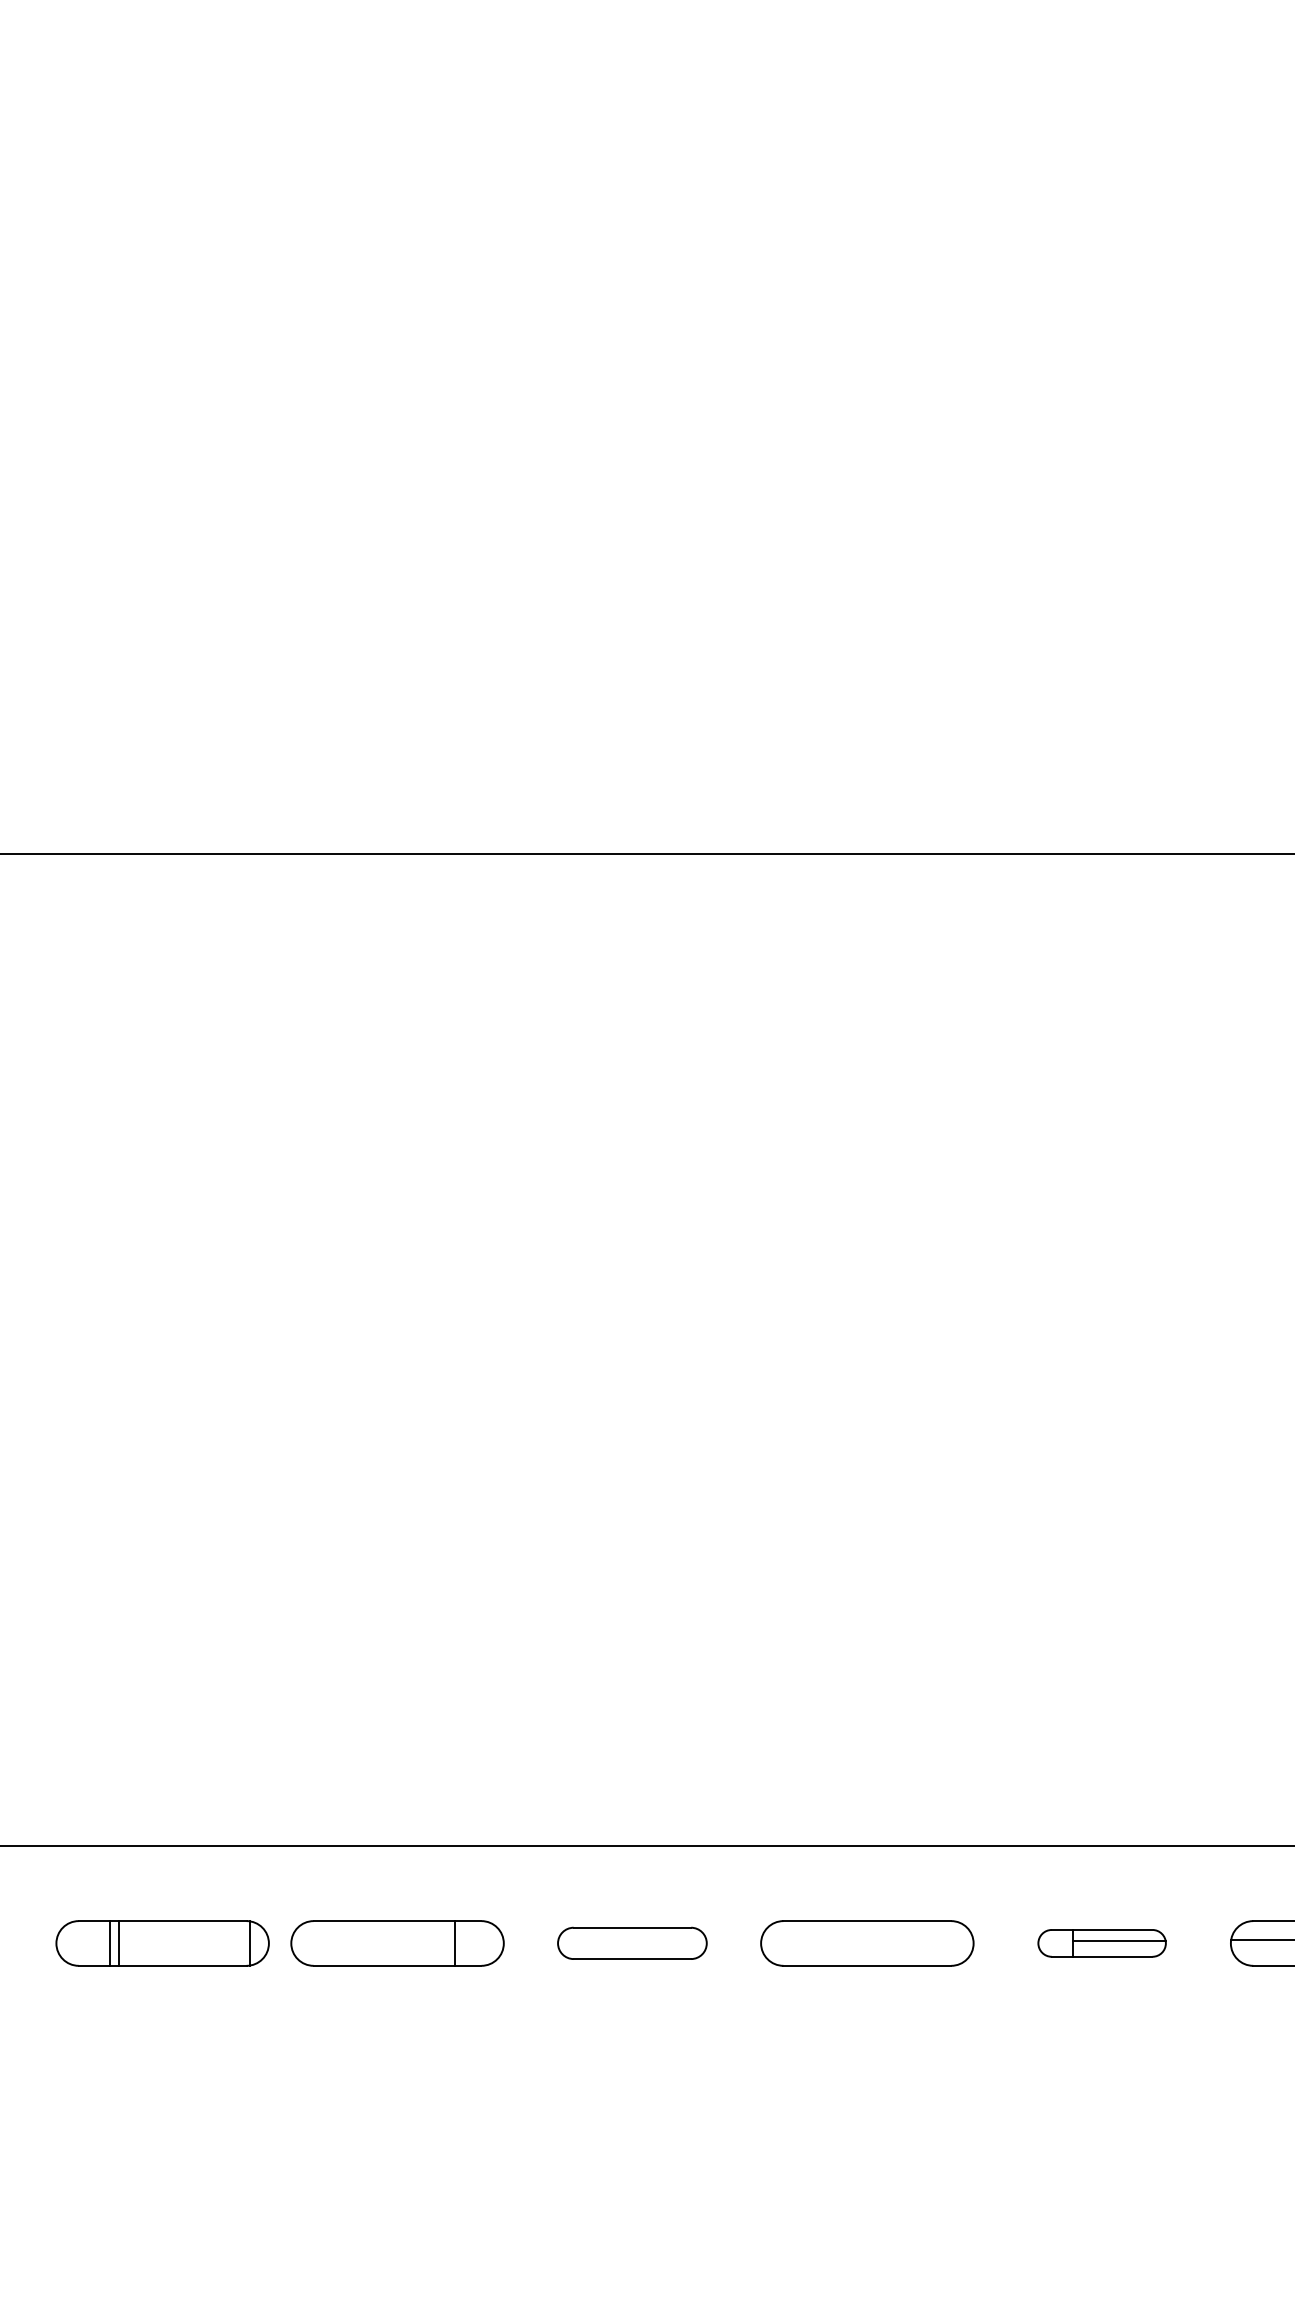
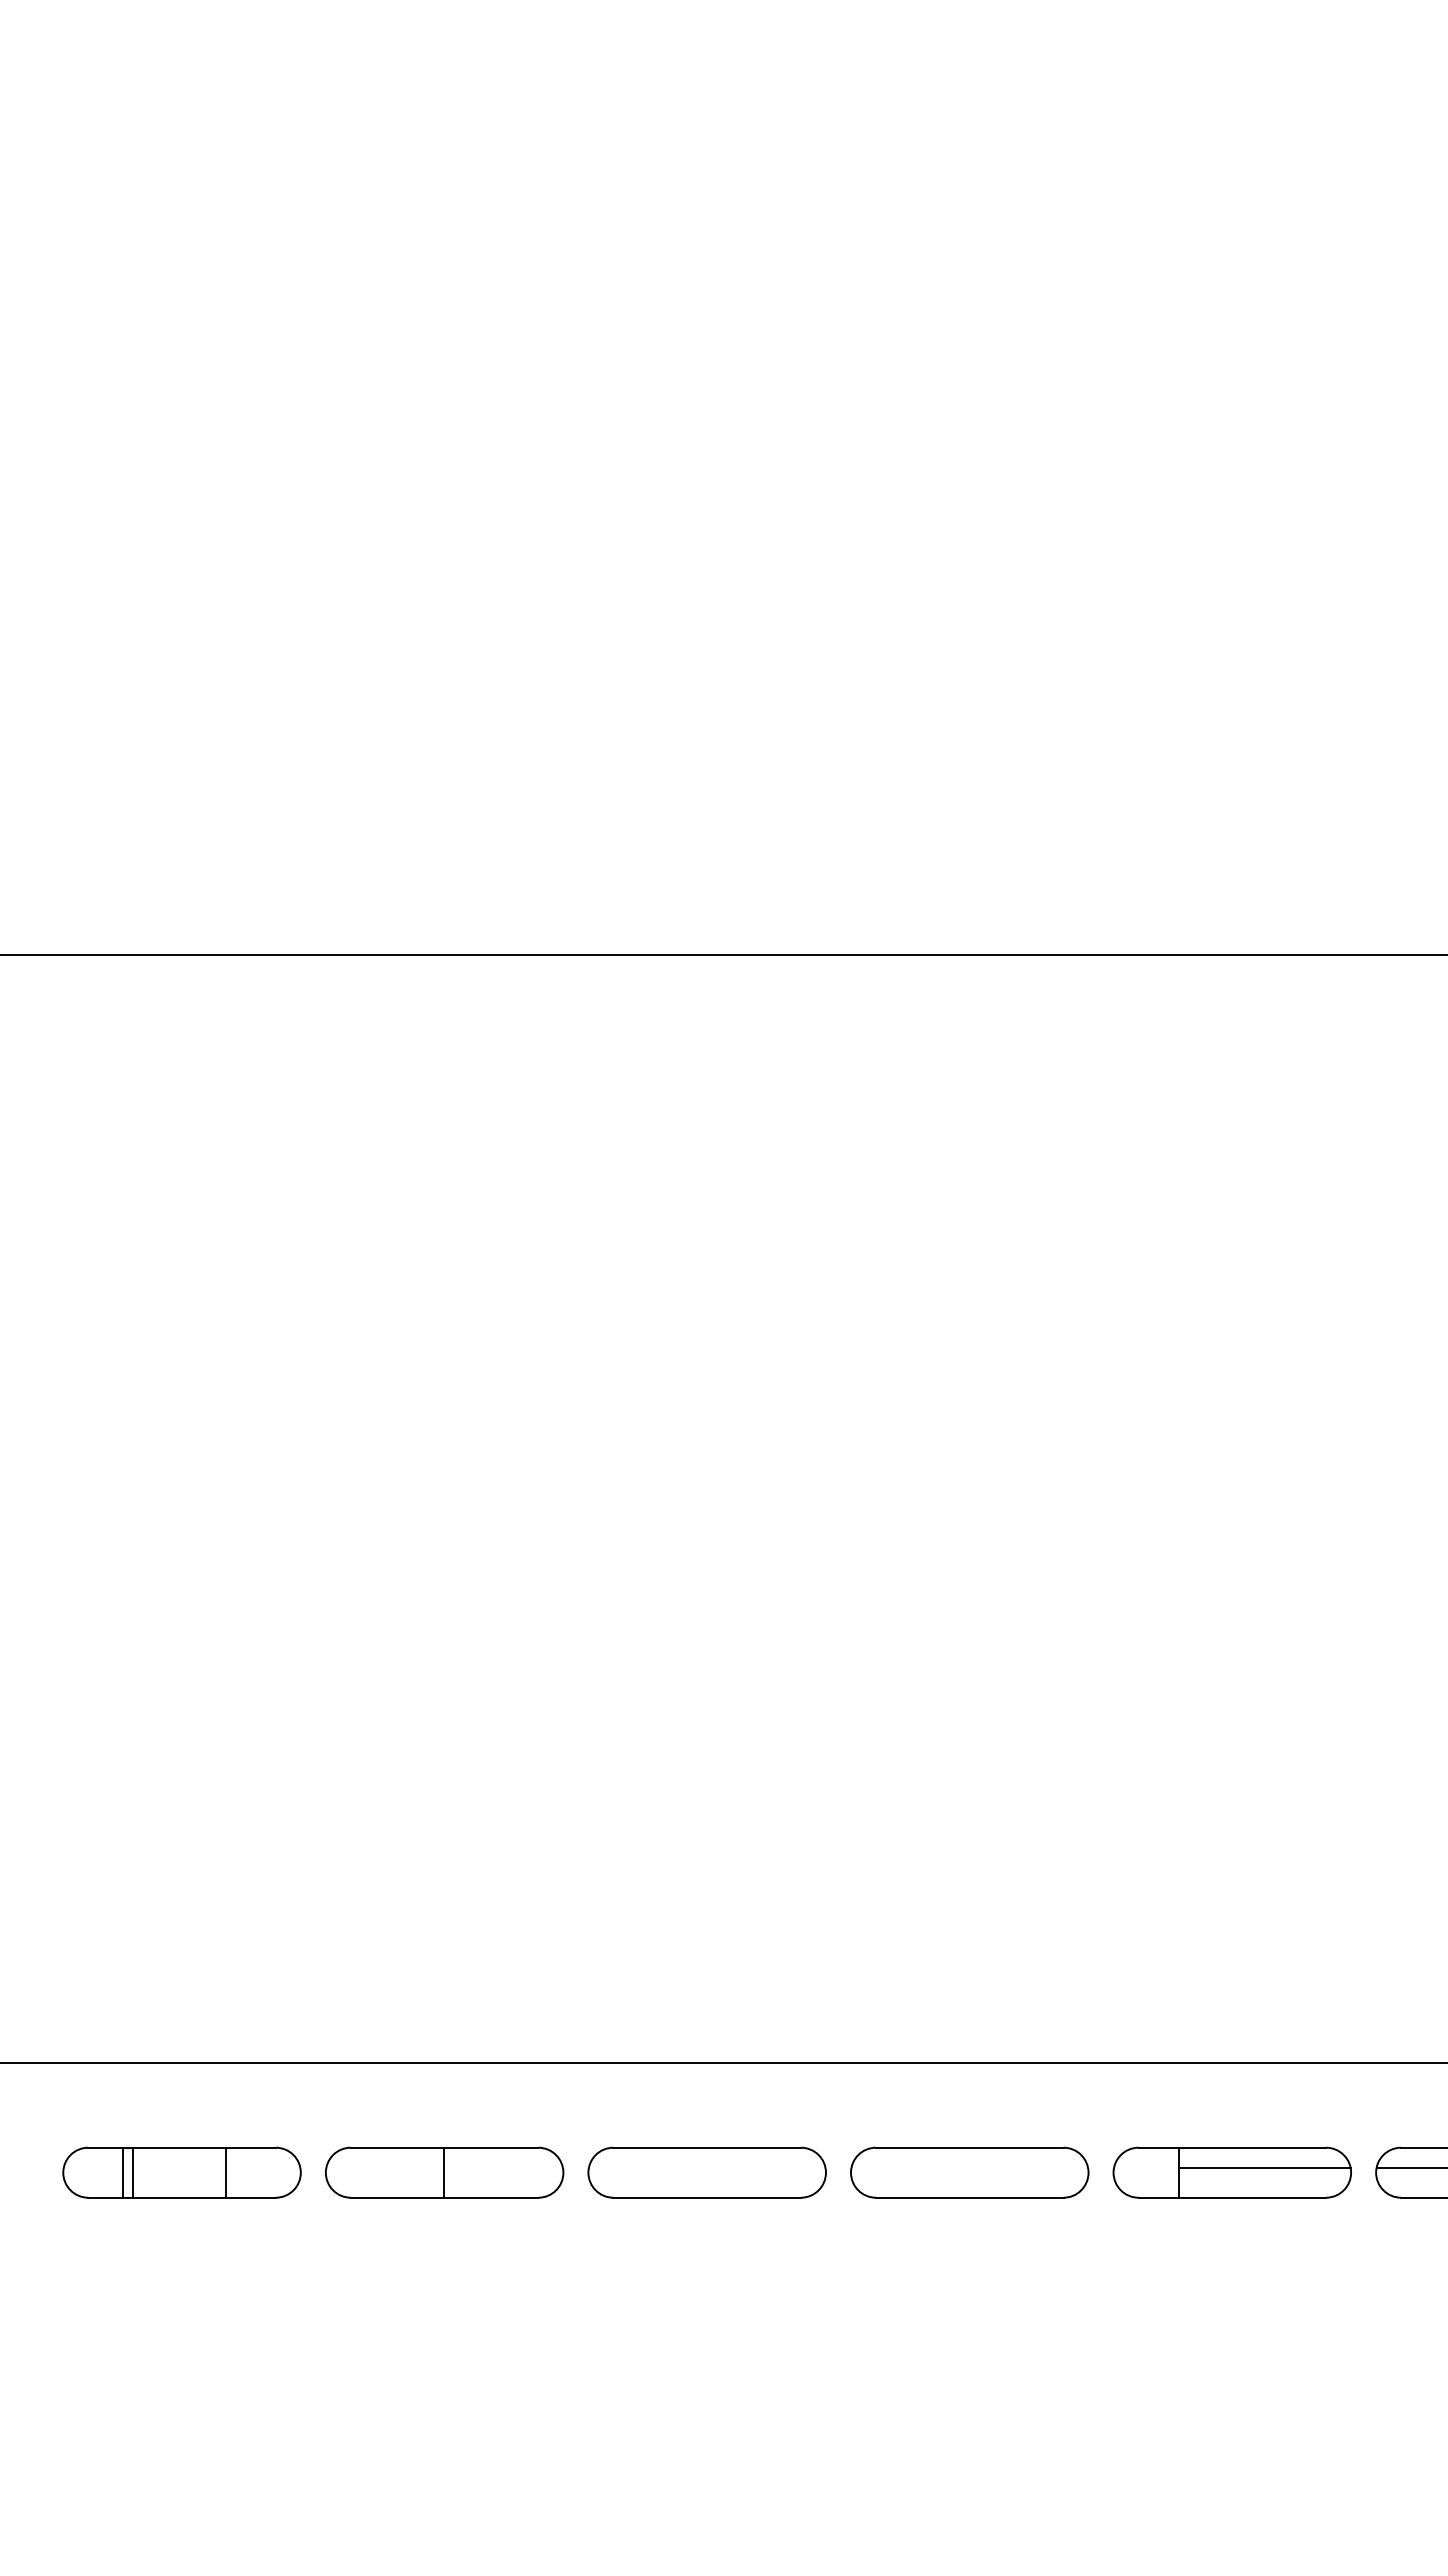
line: (249, 1943) -> (225, 2172), moved
line: (454, 1943) -> (444, 2172), moved
part: (631, 1943) -> (706, 2172), size x1.43
part: (1101, 1943) -> (1231, 2172), size x1.67

